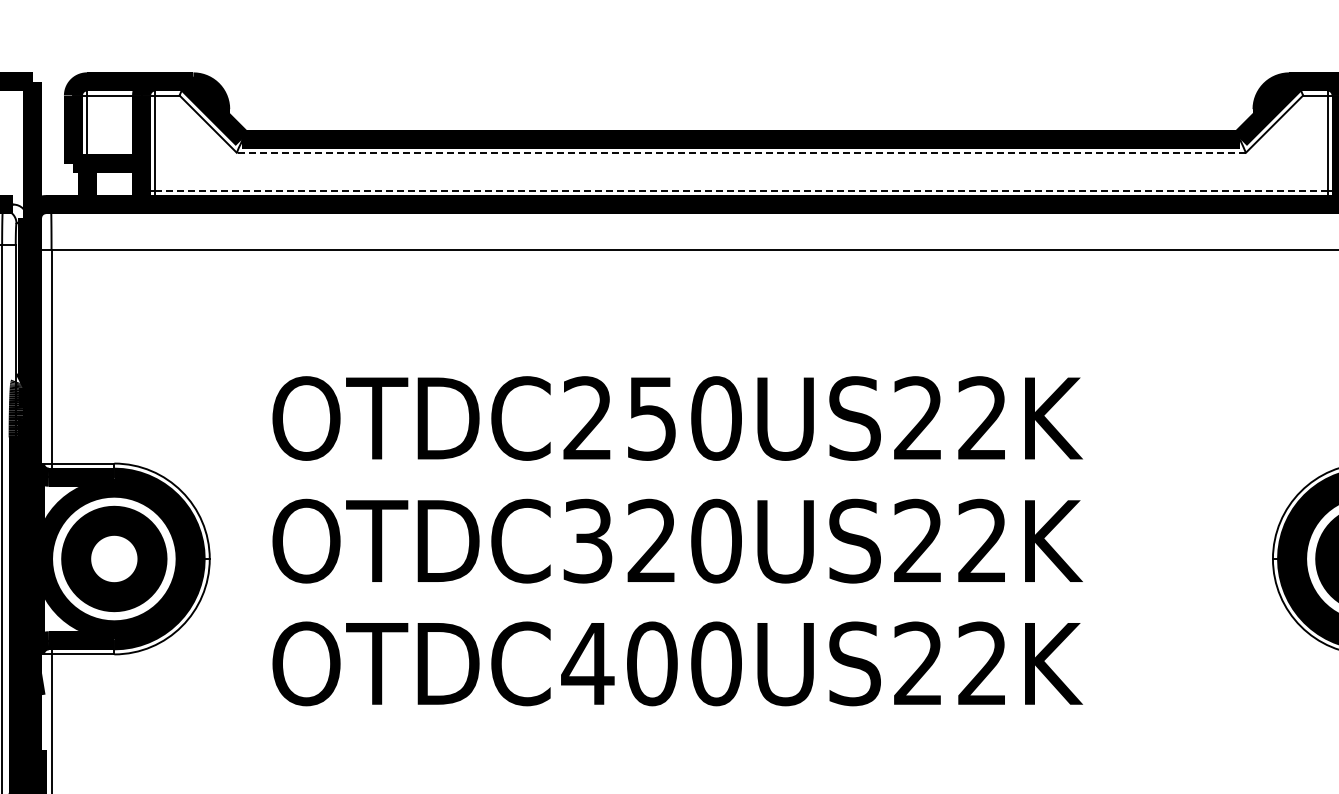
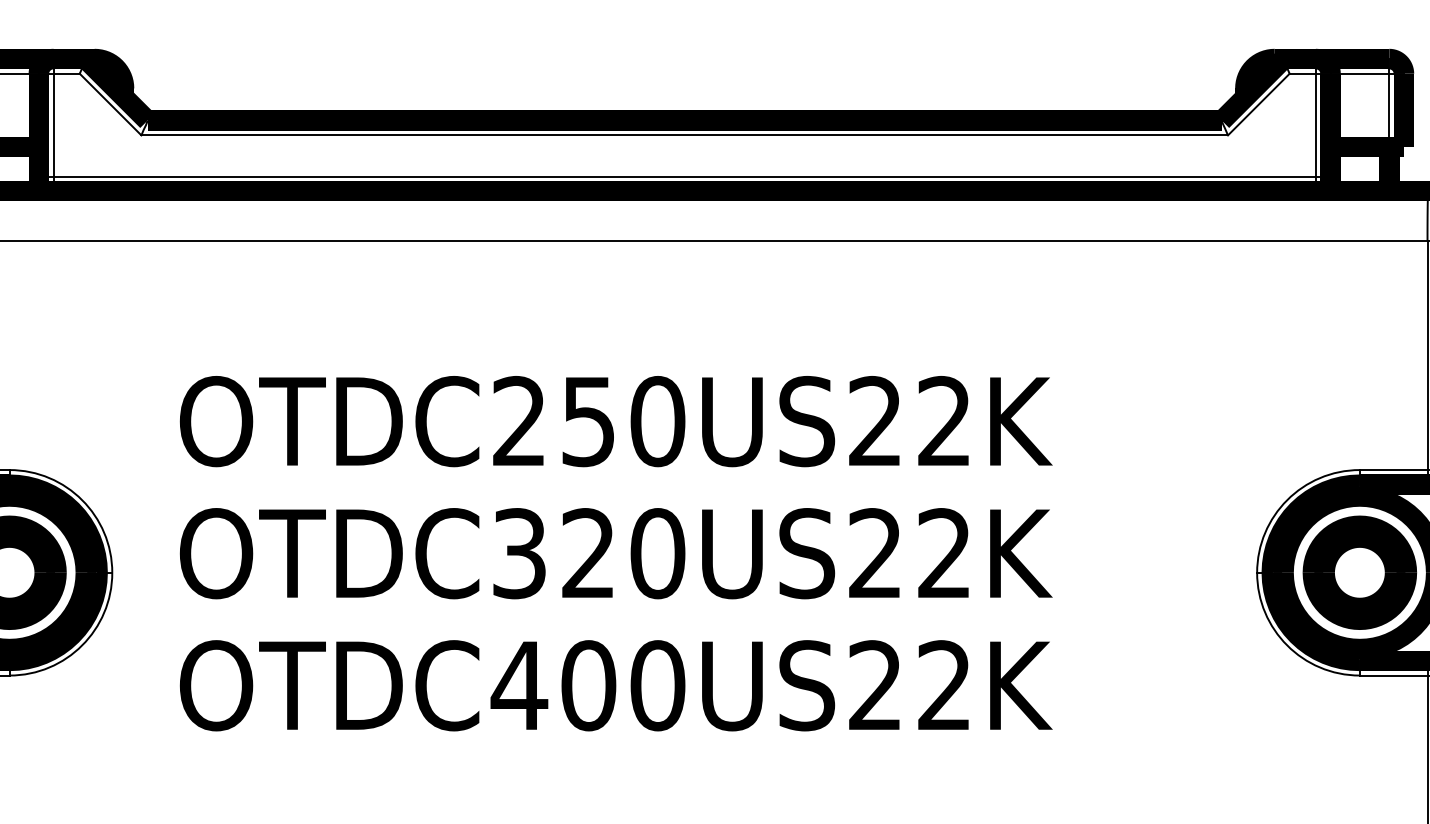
line: (741, 152) -> (684, 135), dashed -> solid
line: (741, 190) -> (684, 176), dashed -> solid

